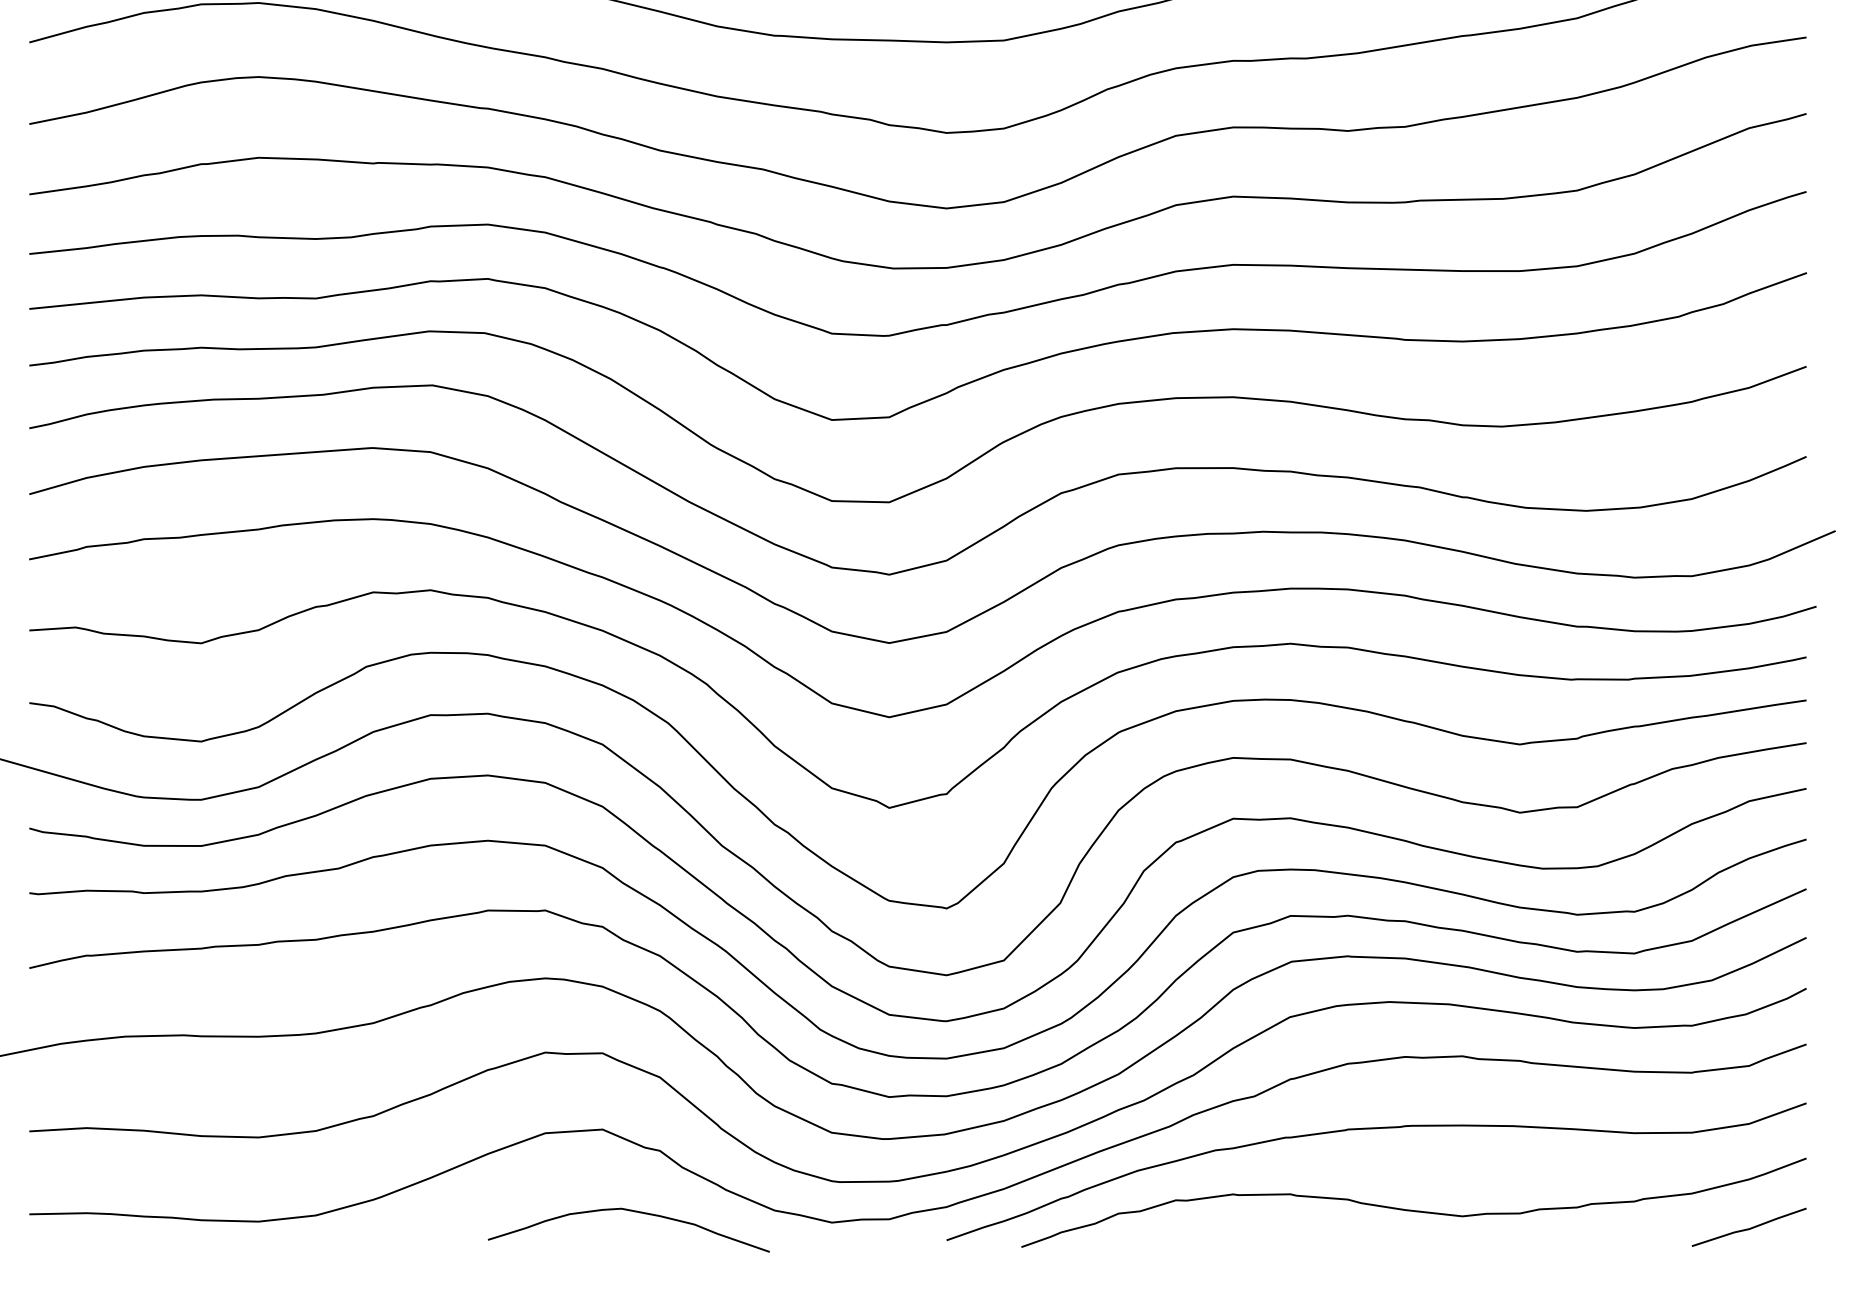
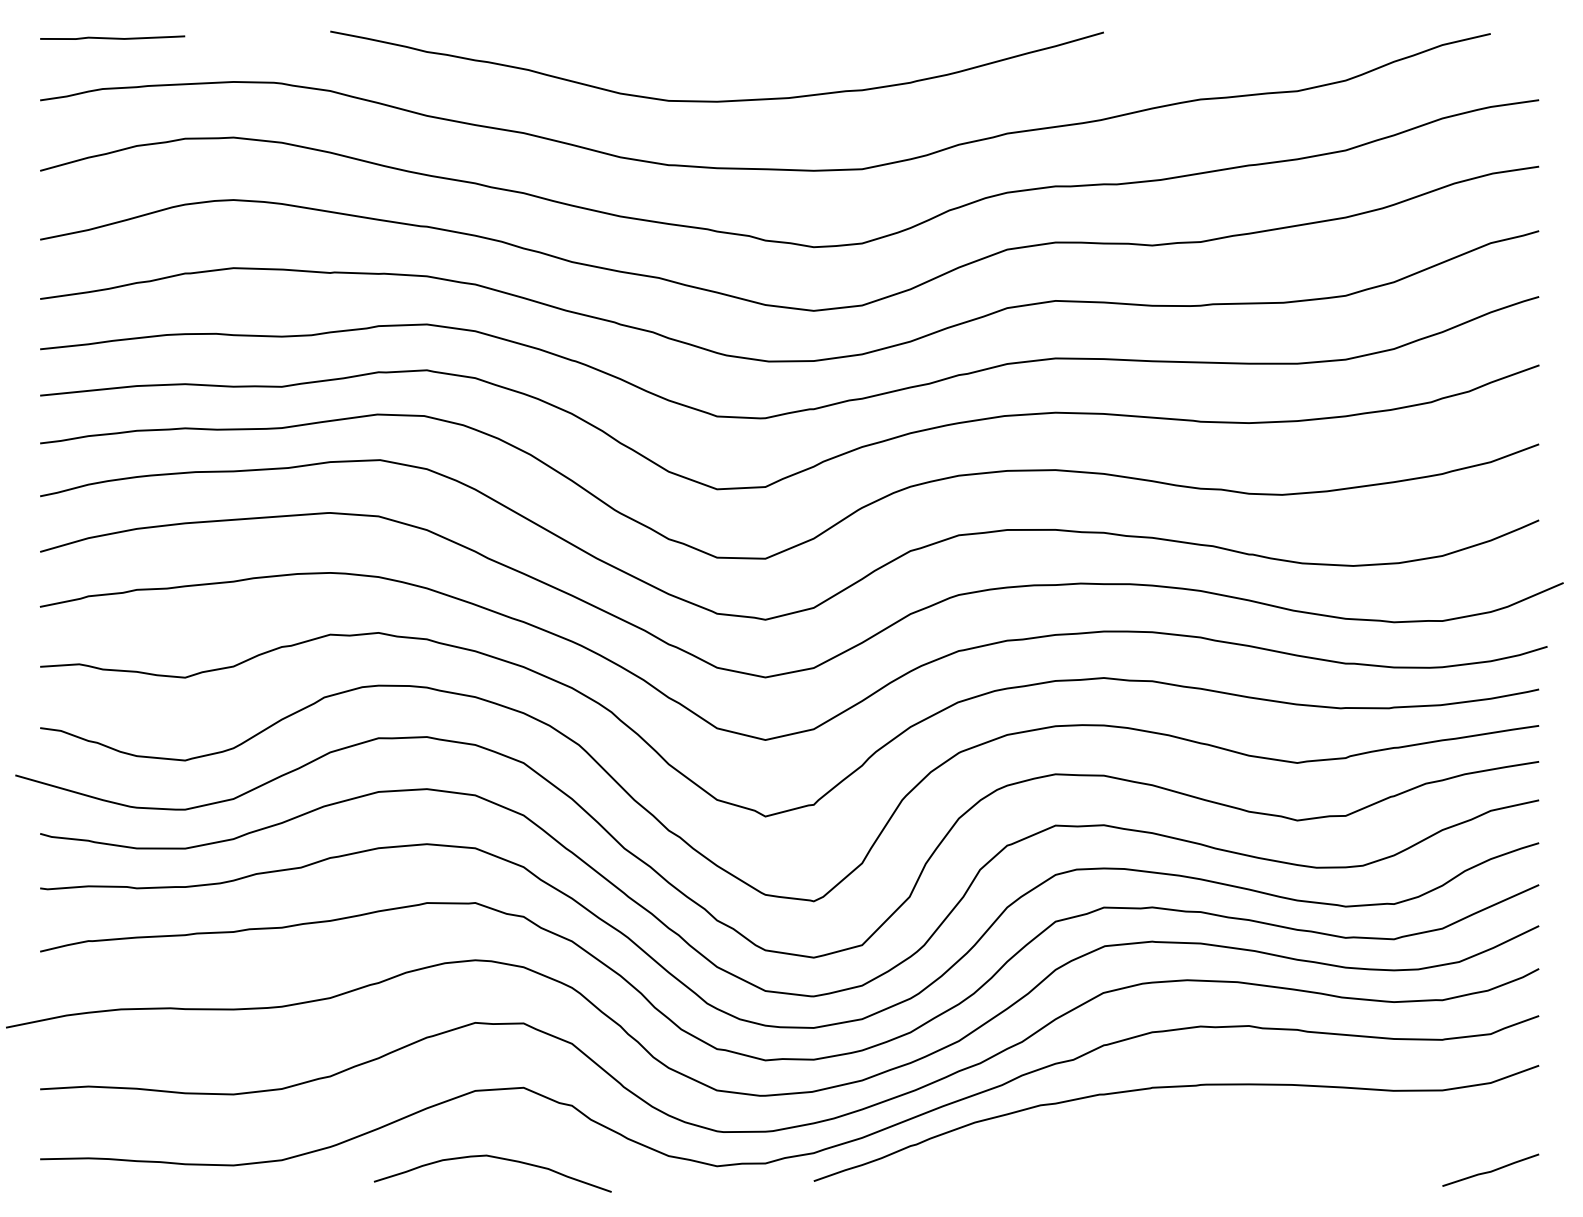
curve: (1413, 1209) -> (1207, 1155), removed
curve: (632, 1212) -> (495, 1158), moved

